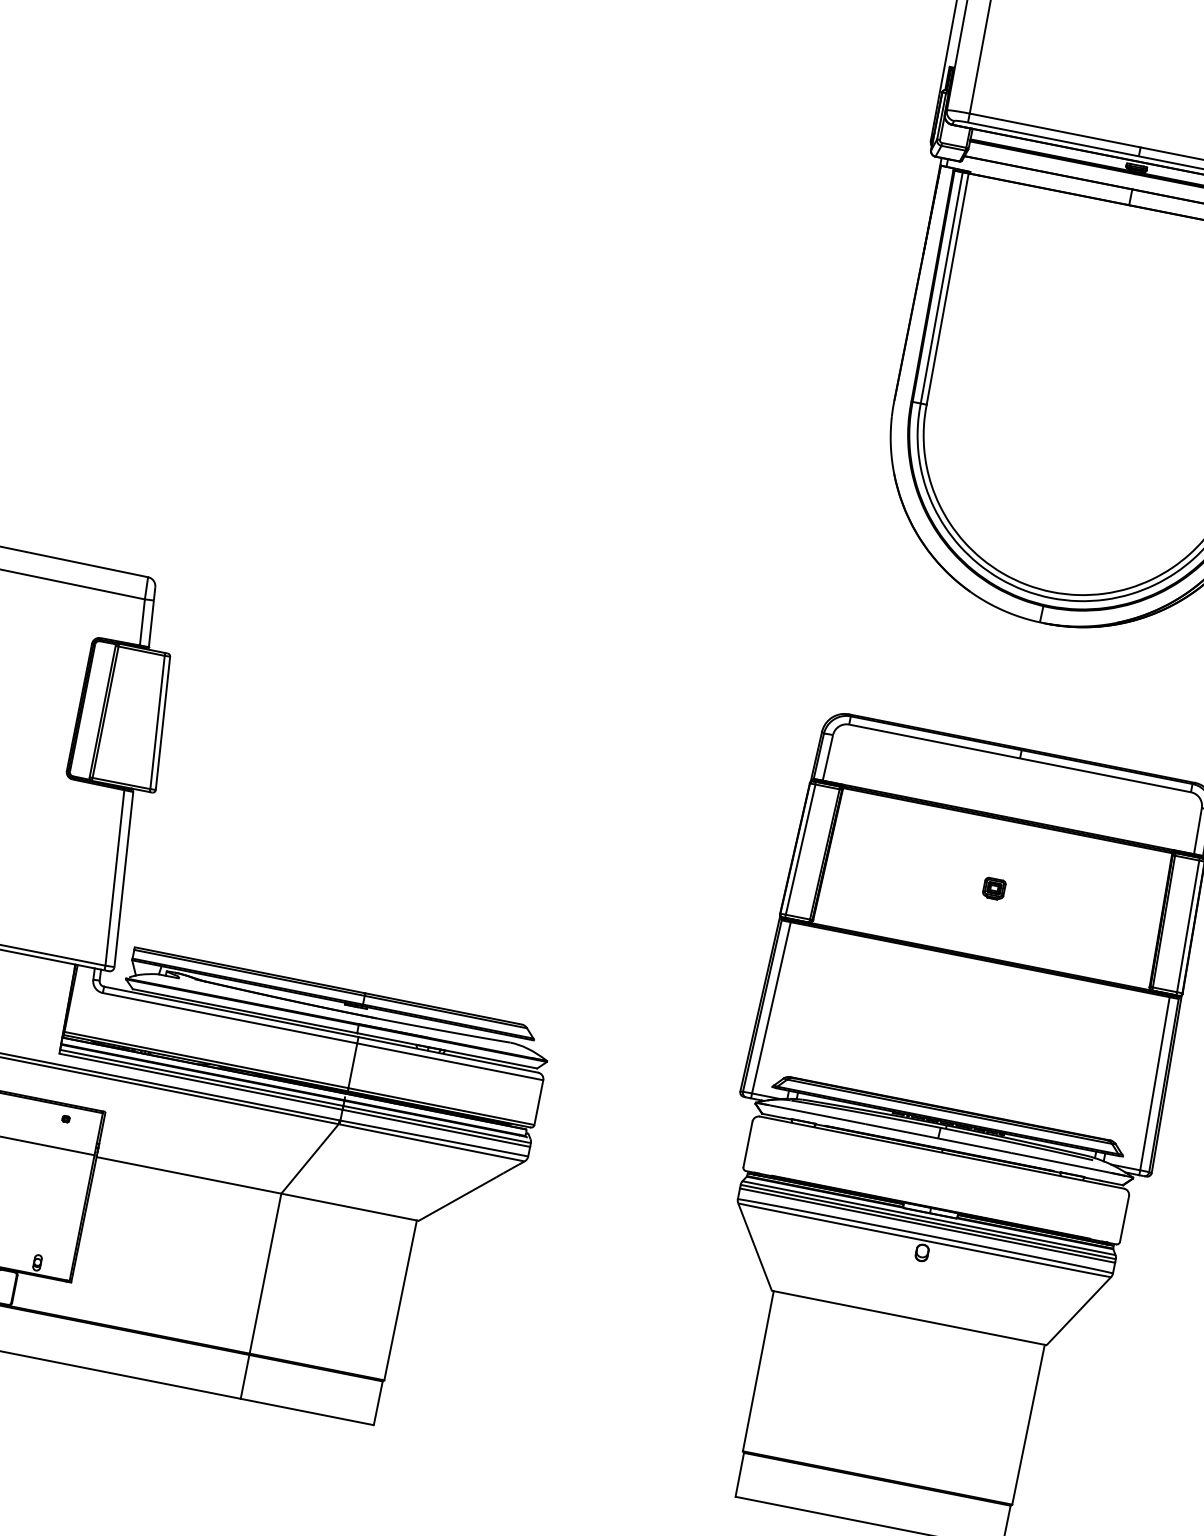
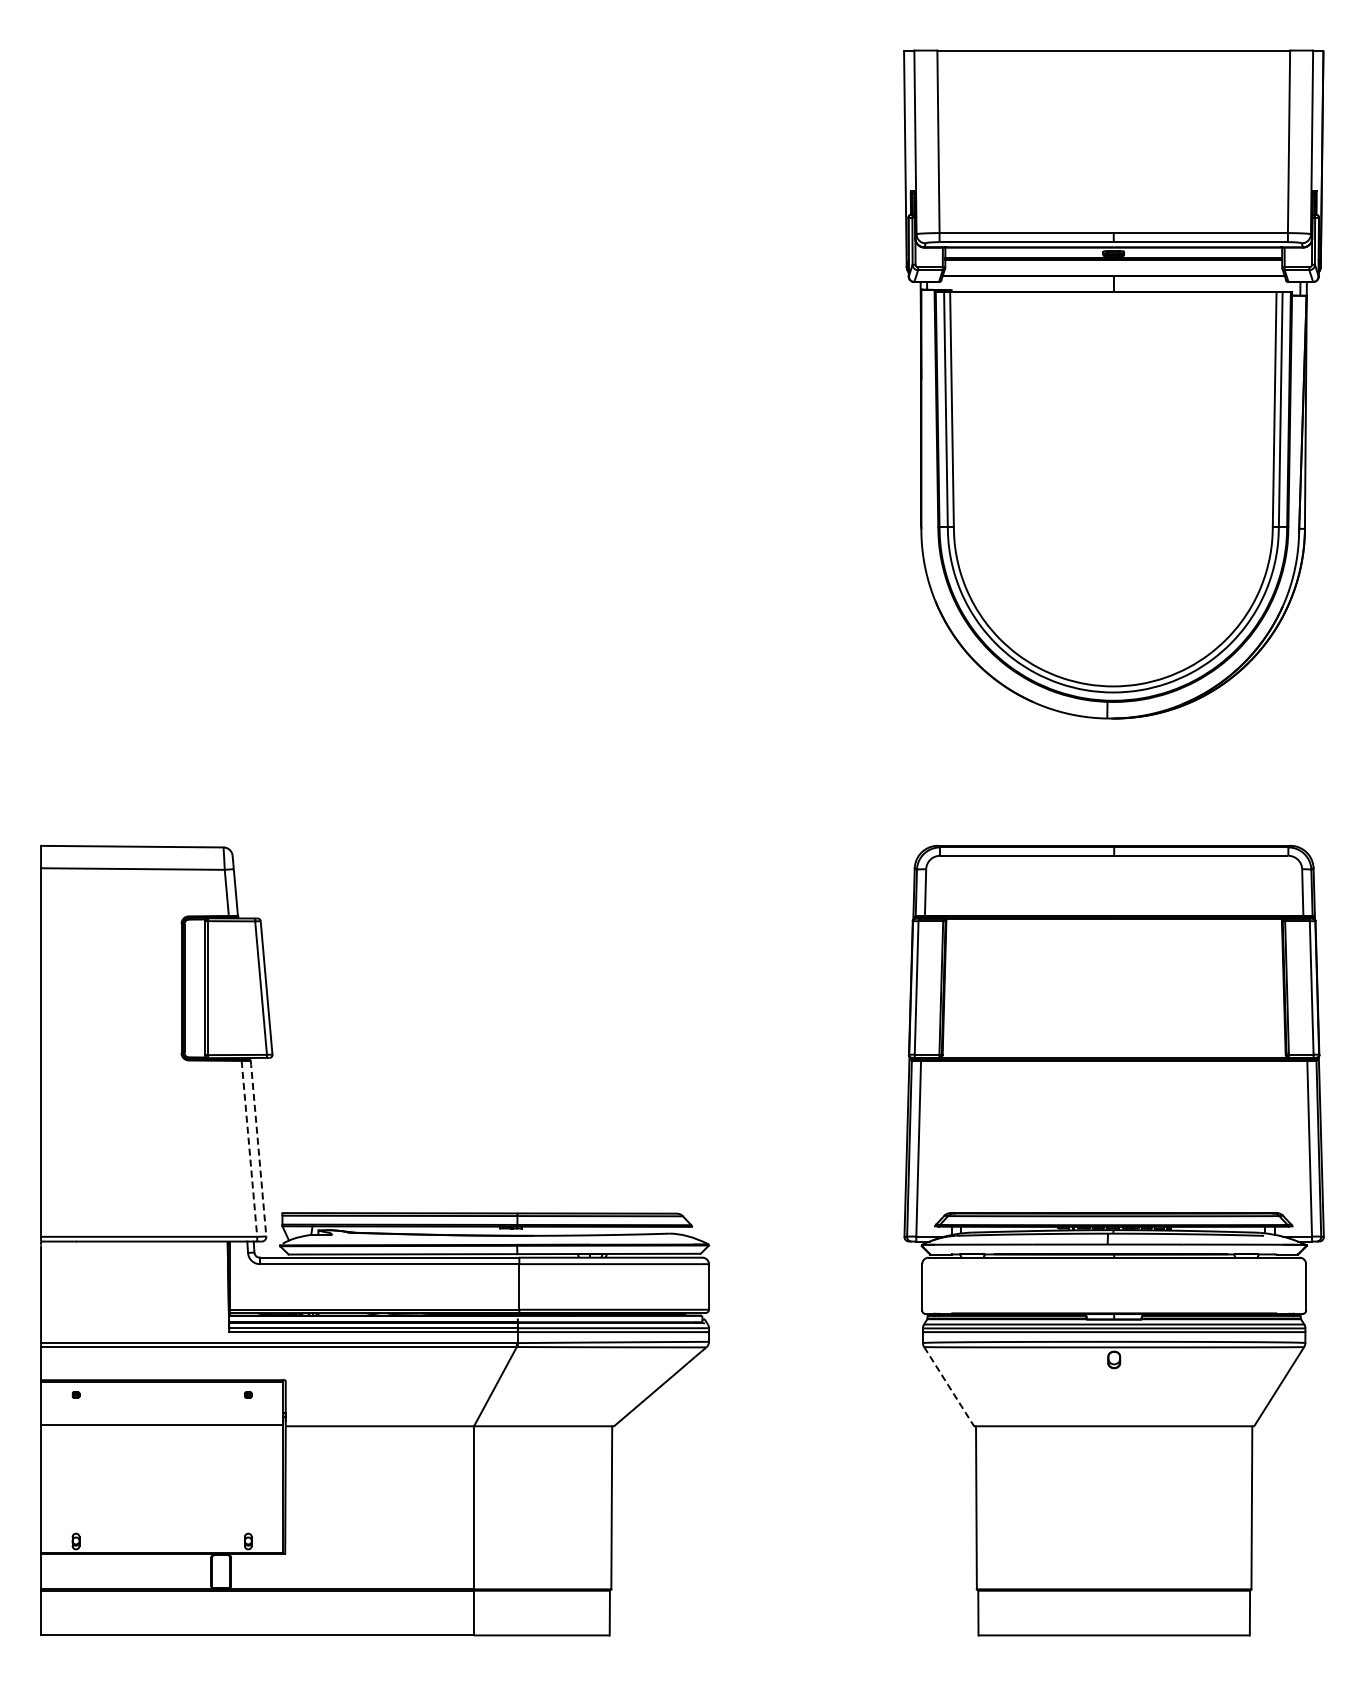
line: (115, 877) -> (249, 1148), solid -> dashed
line: (124, 878) -> (258, 1147), solid -> dashed
part: (994, 888) -> (1114, 988), removed
line: (755, 1247) -> (949, 1387), solid -> dashed

